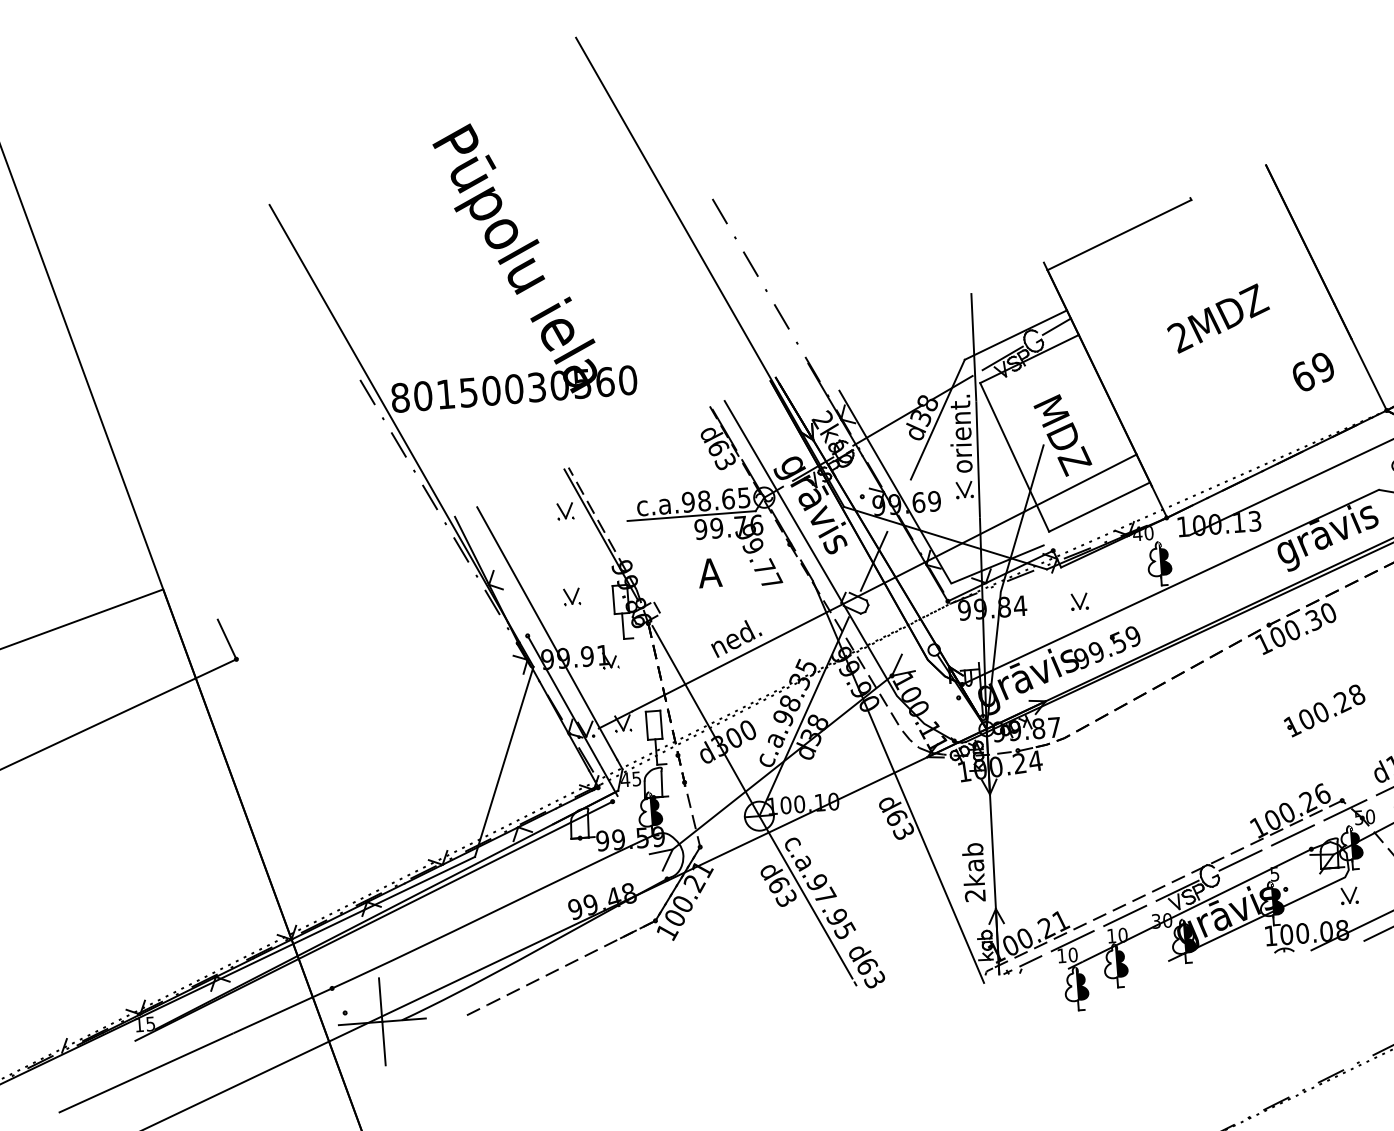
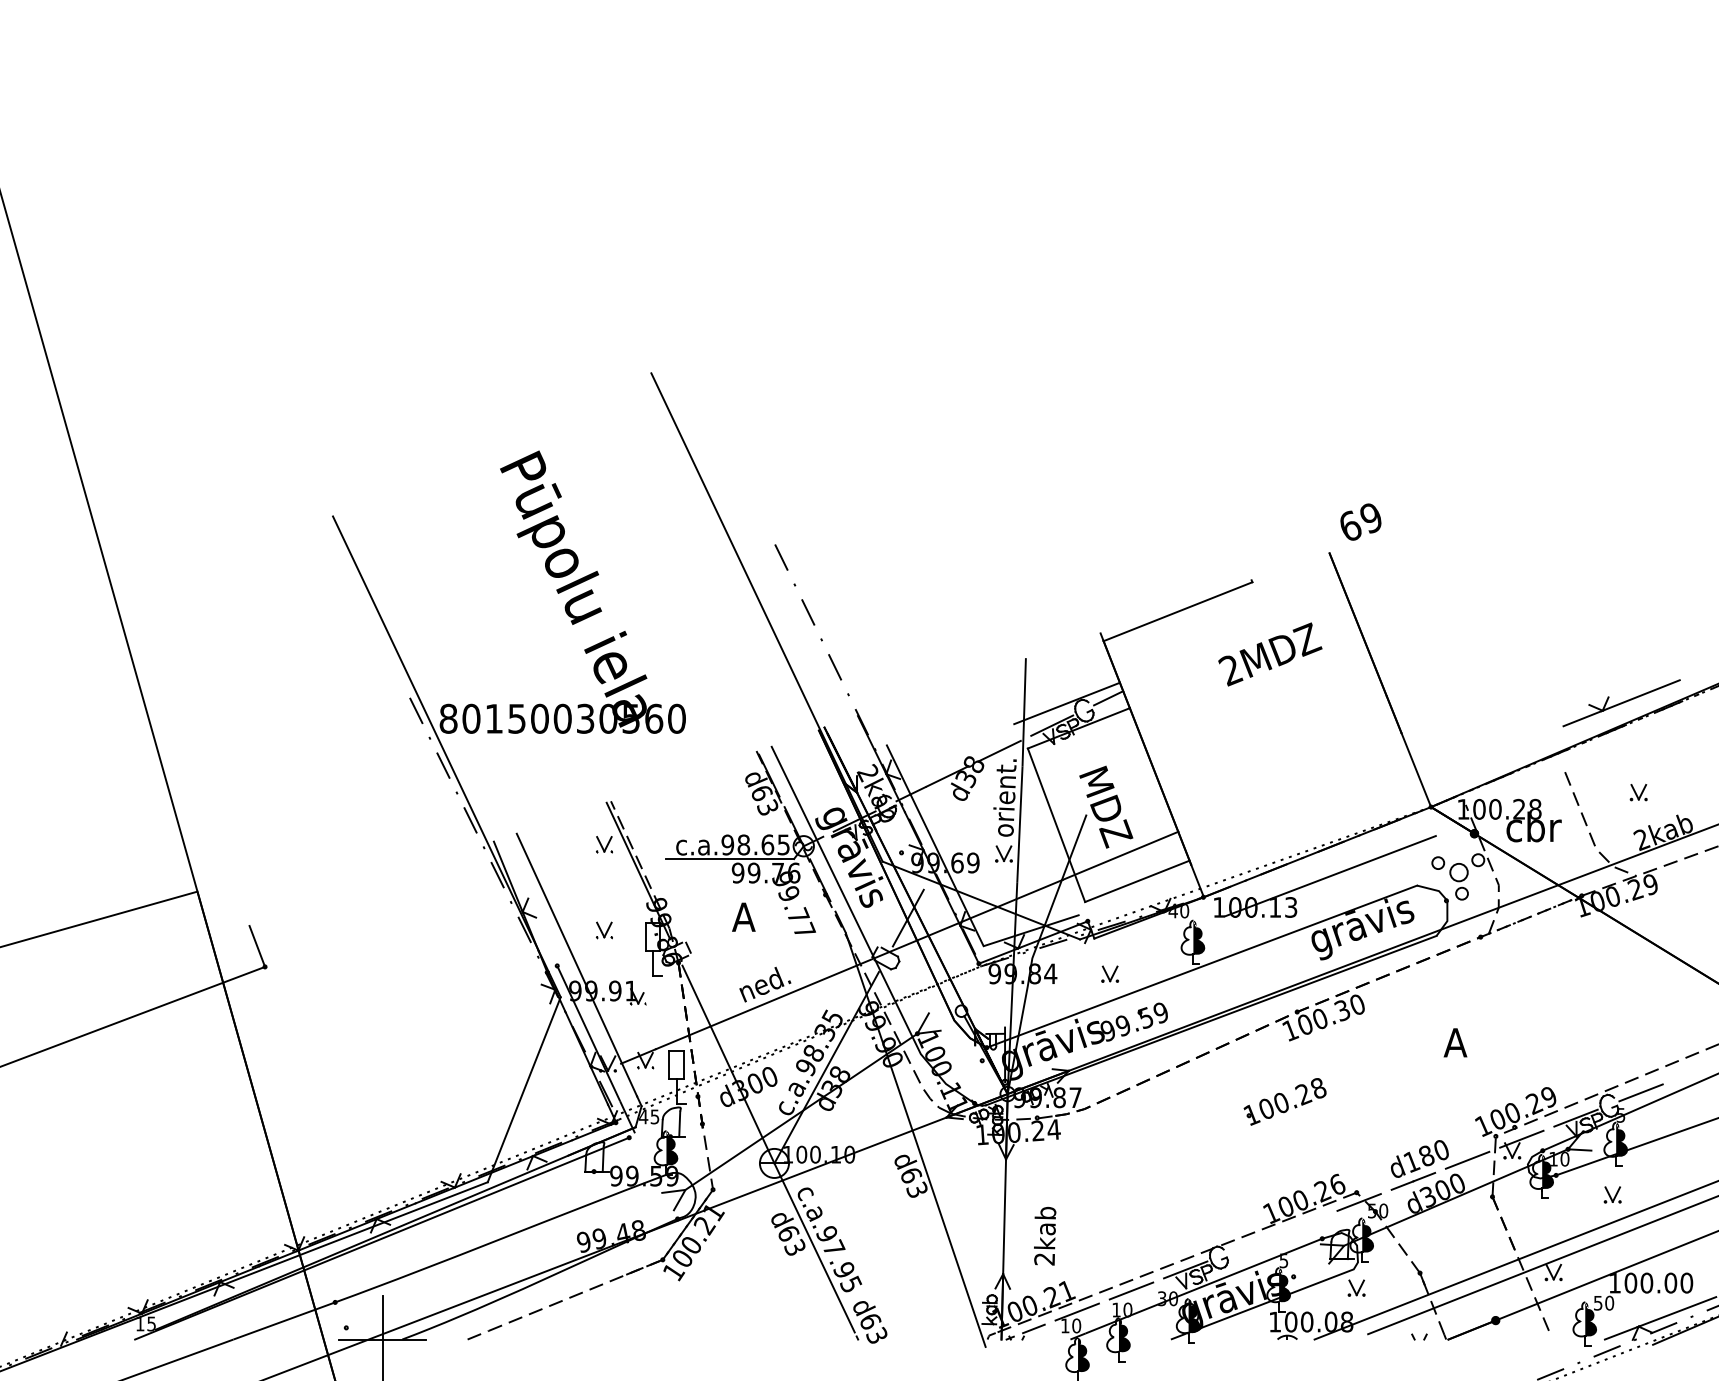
text: (1218, 318) -> (1270, 654), moved
text: (1312, 371) -> (1360, 521), moved
line: (937, 419) -> (982, 781), removed
part: (1324, 710) -> (1284, 1101), moved
line: (1292, 835) -> (1304, 1223), removed
line: (1240, 860) -> (1250, 1244), removed
text: (974, 871) -> (1045, 1235), moved

